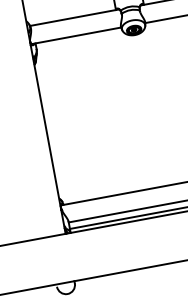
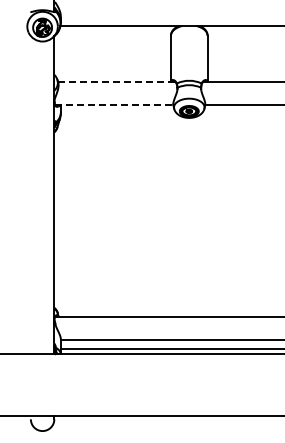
line: (74, 17) -> (116, 81), solid -> dashed
line: (76, 36) -> (114, 105), solid -> dashed

